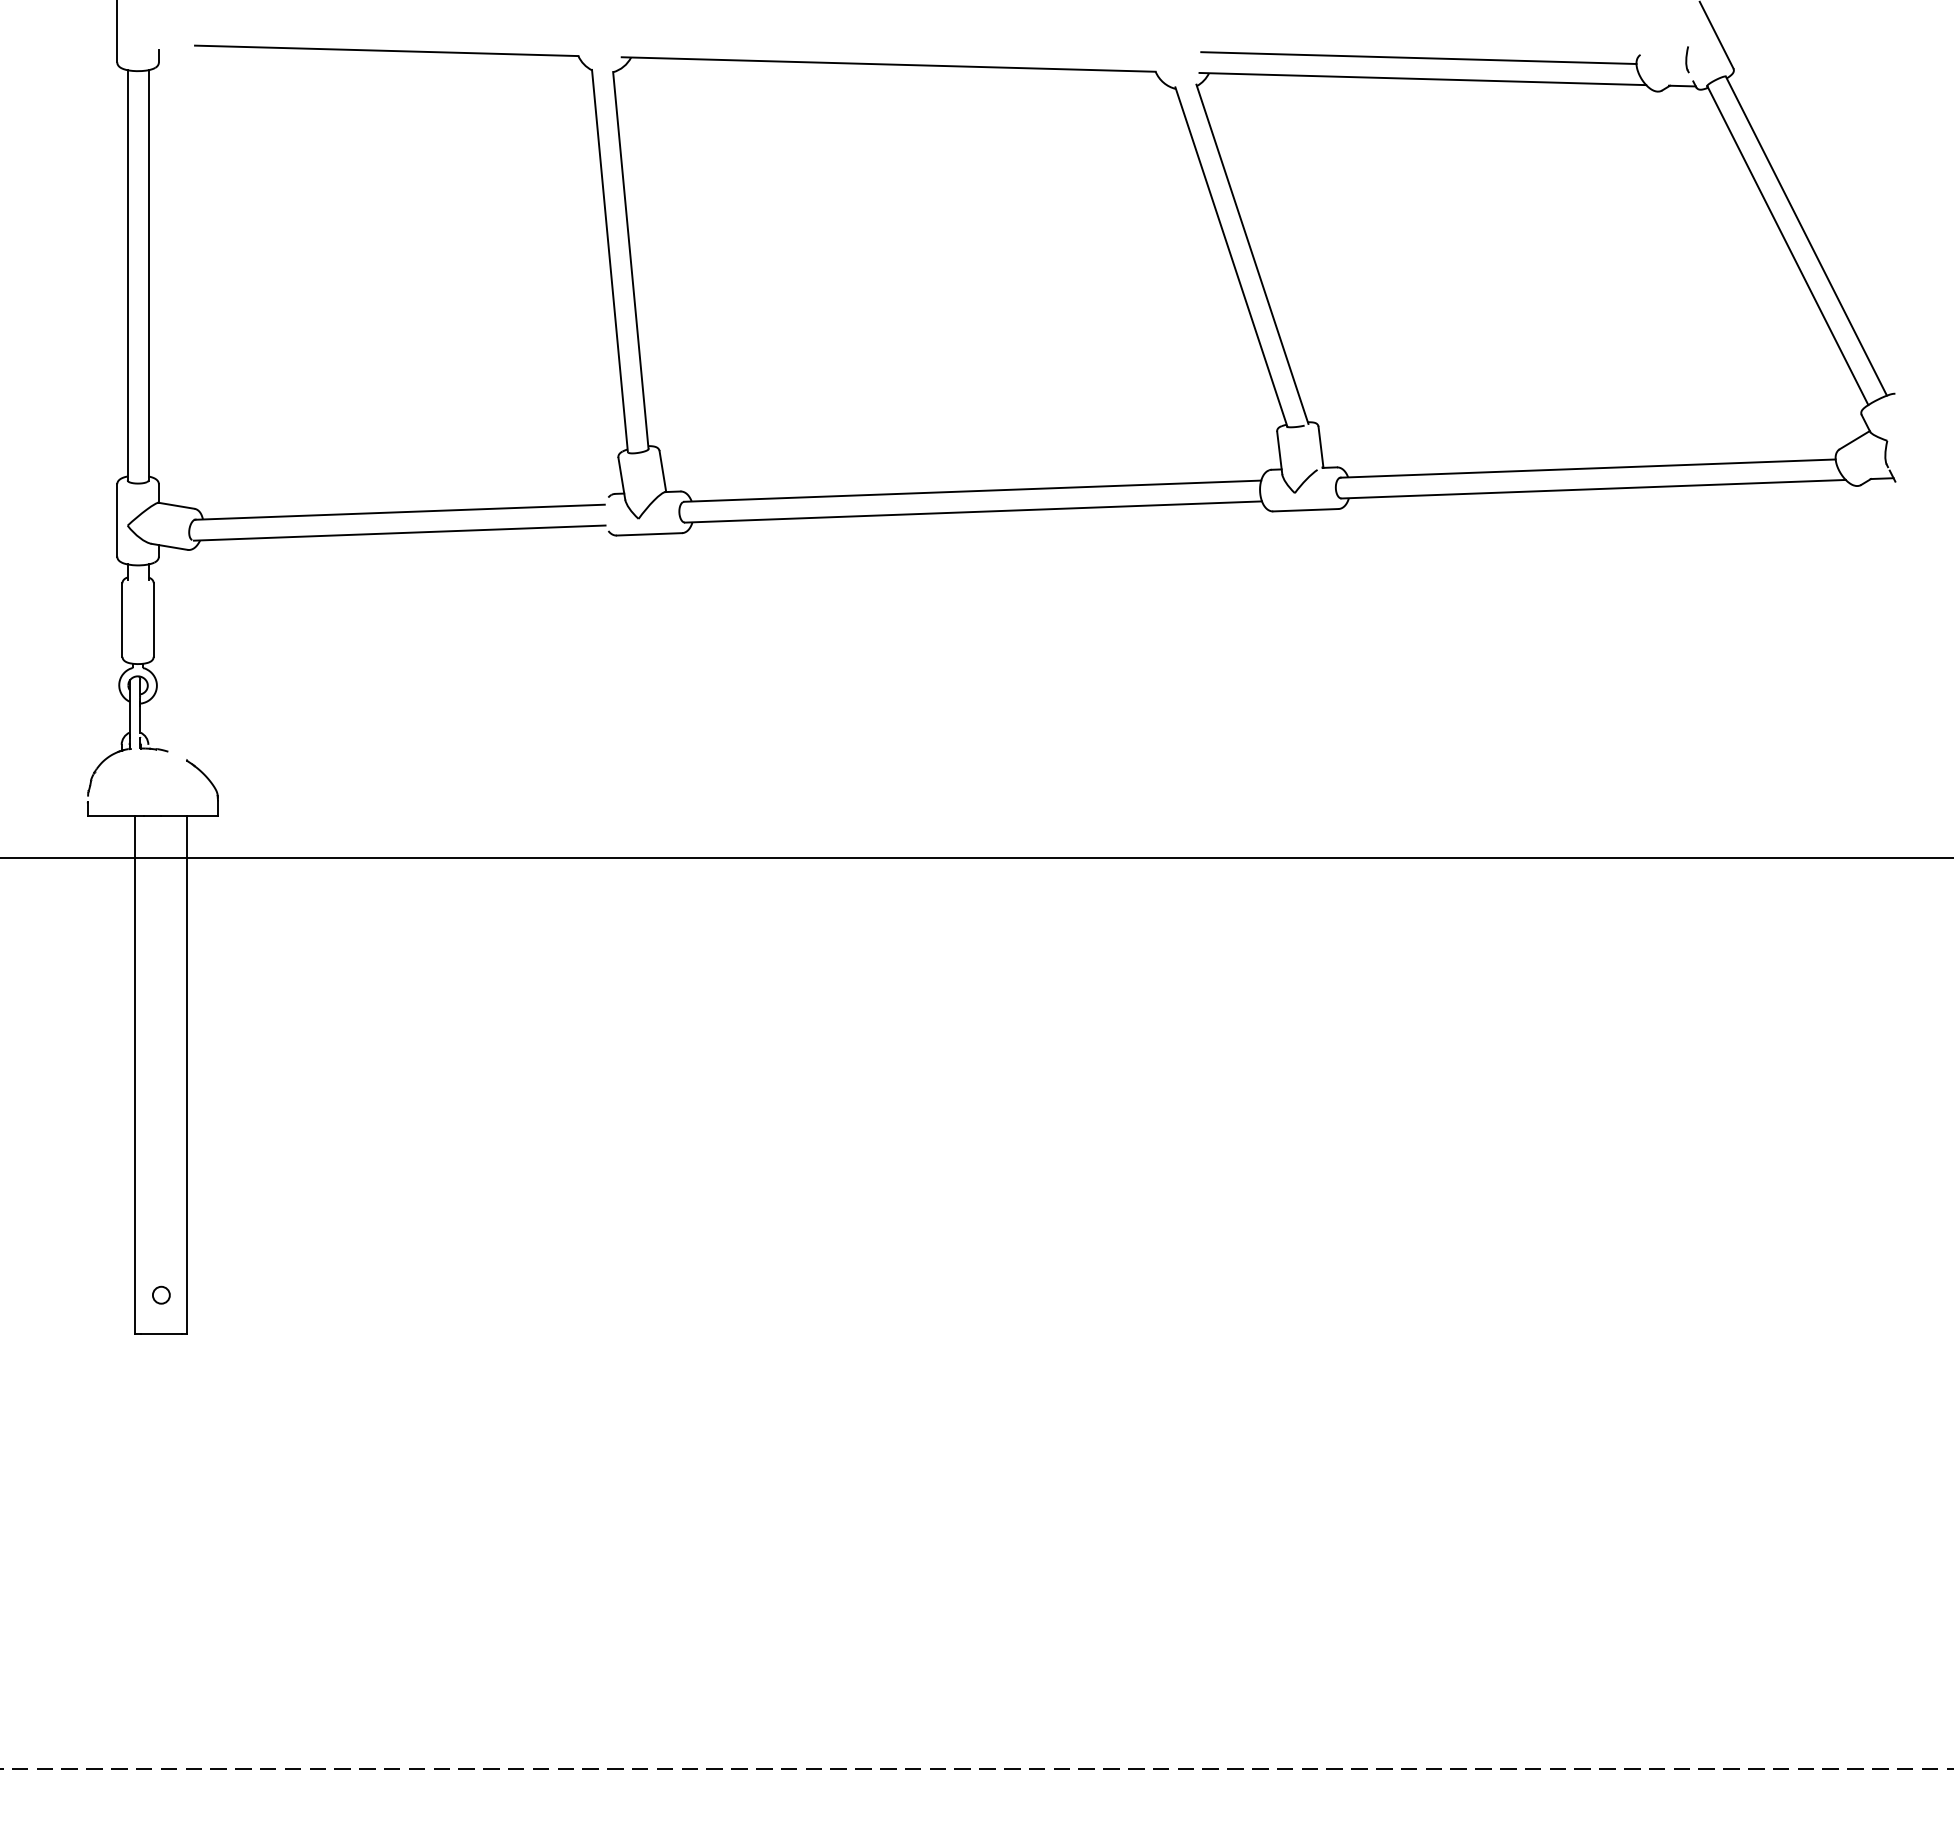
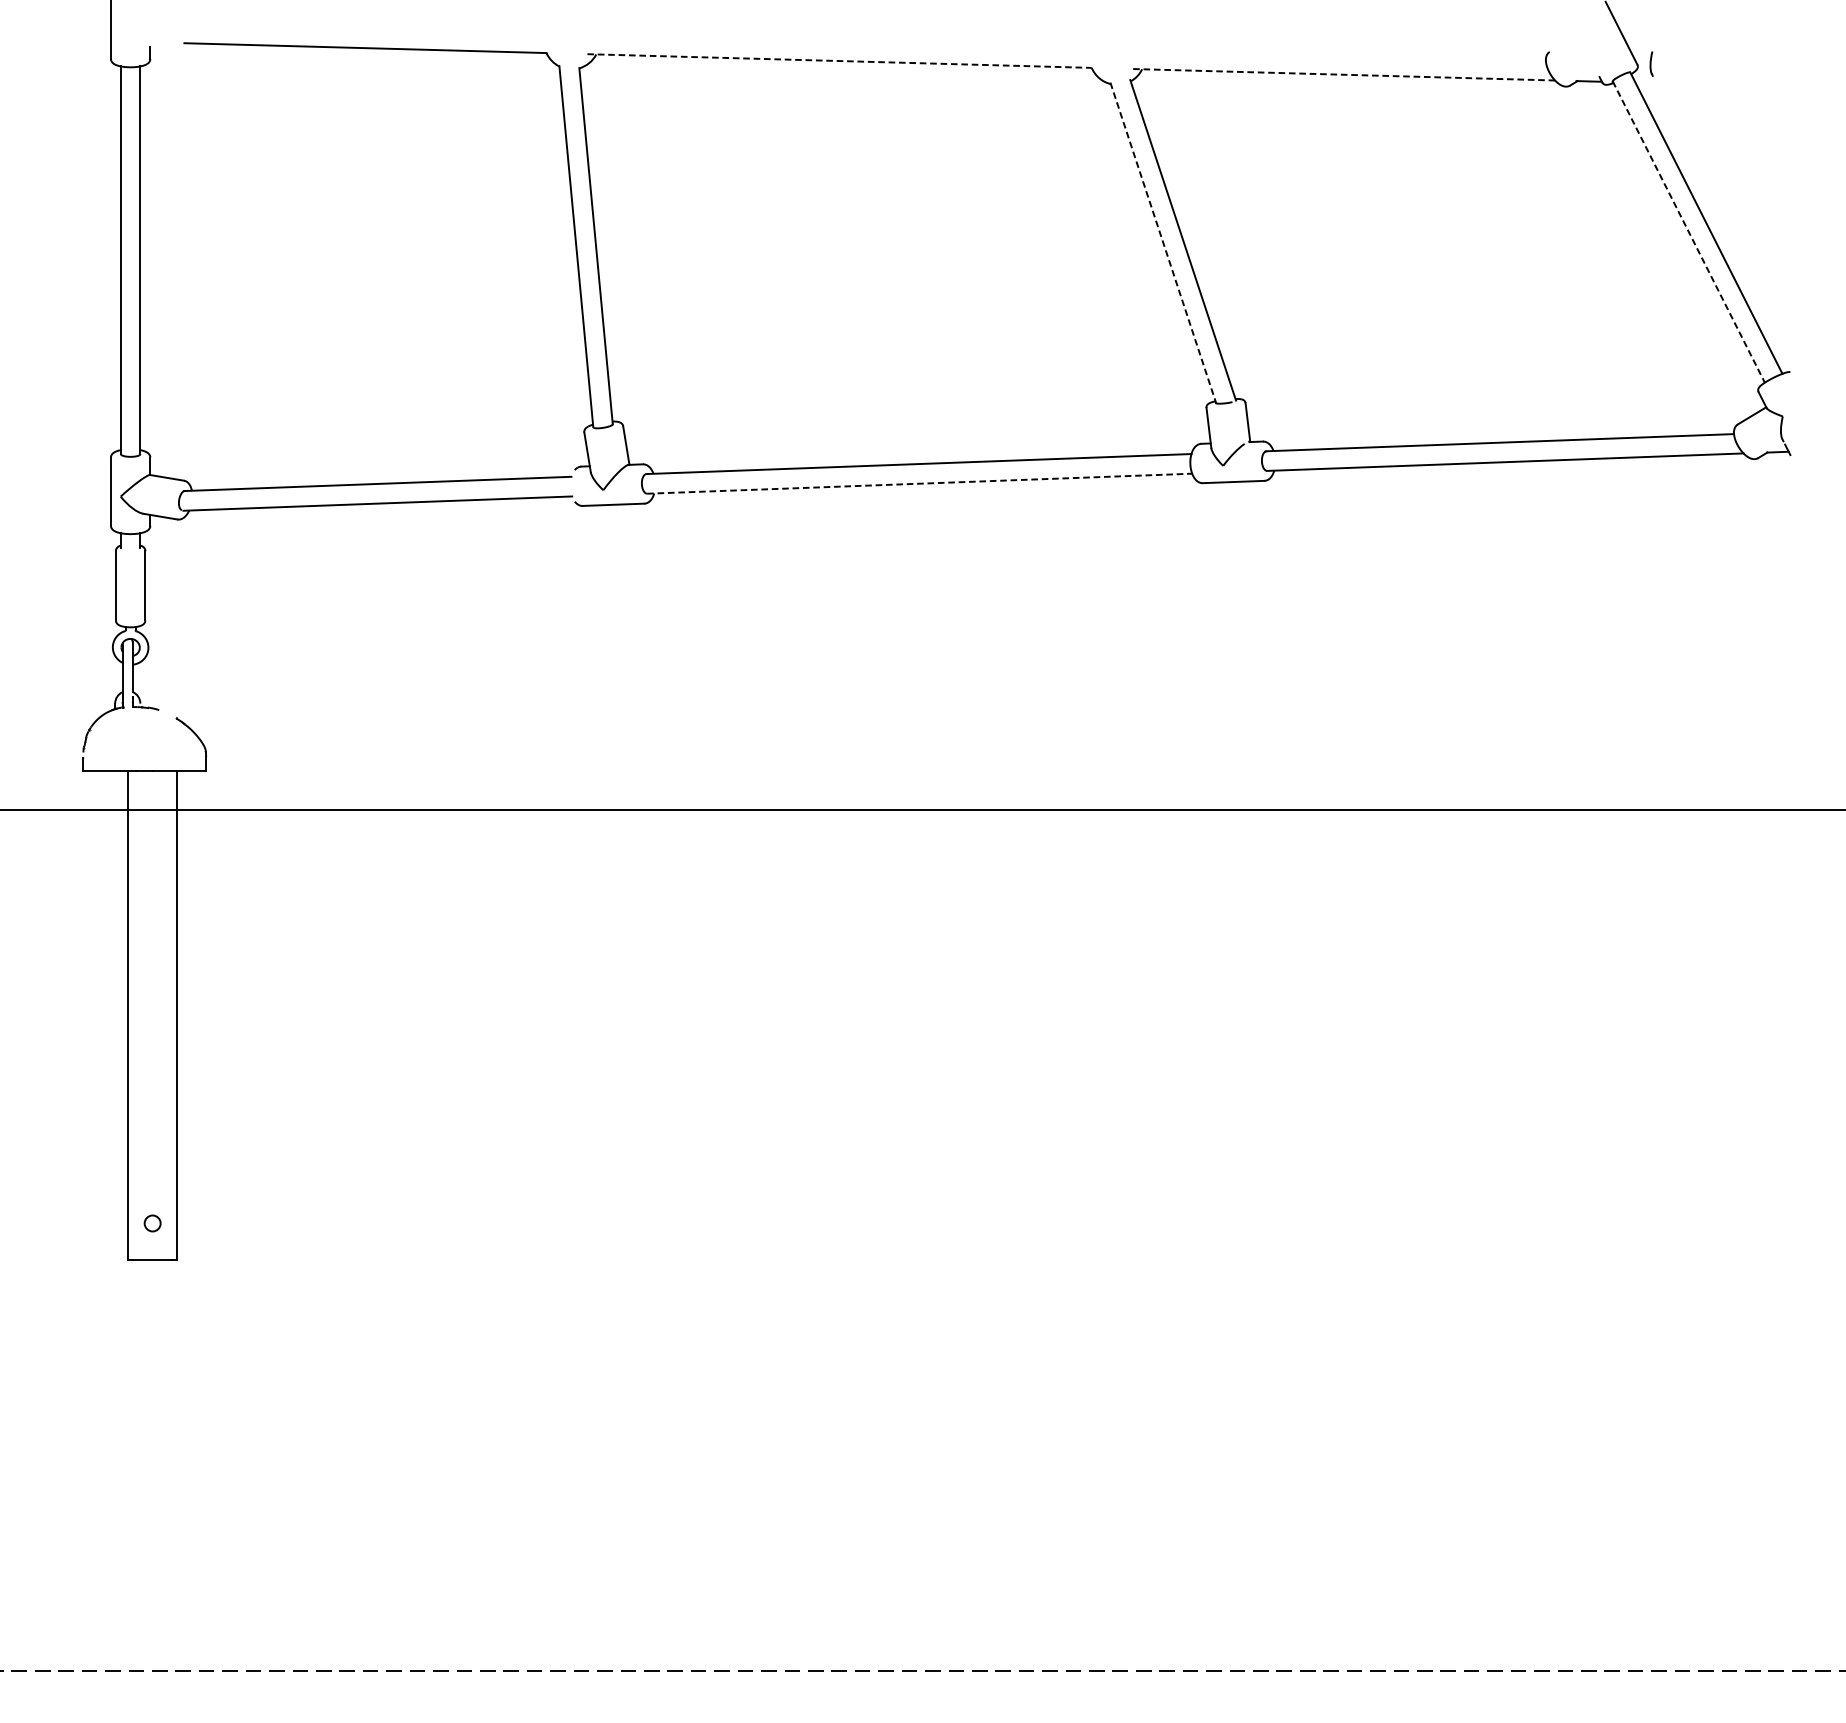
line: (1418, 58) -> (1339, 55), removed
part: (1687, 59) -> (1651, 63), moved
line: (889, 64) -> (840, 61), solid -> dashed
line: (1423, 79) -> (1344, 75), solid -> dashed
line: (1787, 245) -> (1688, 231), solid -> dashed
line: (1231, 257) -> (1163, 243), solid -> dashed
line: (973, 512) -> (919, 484), solid -> dashed

